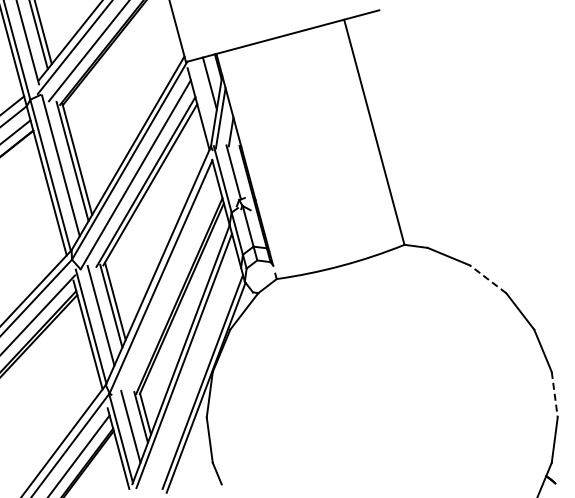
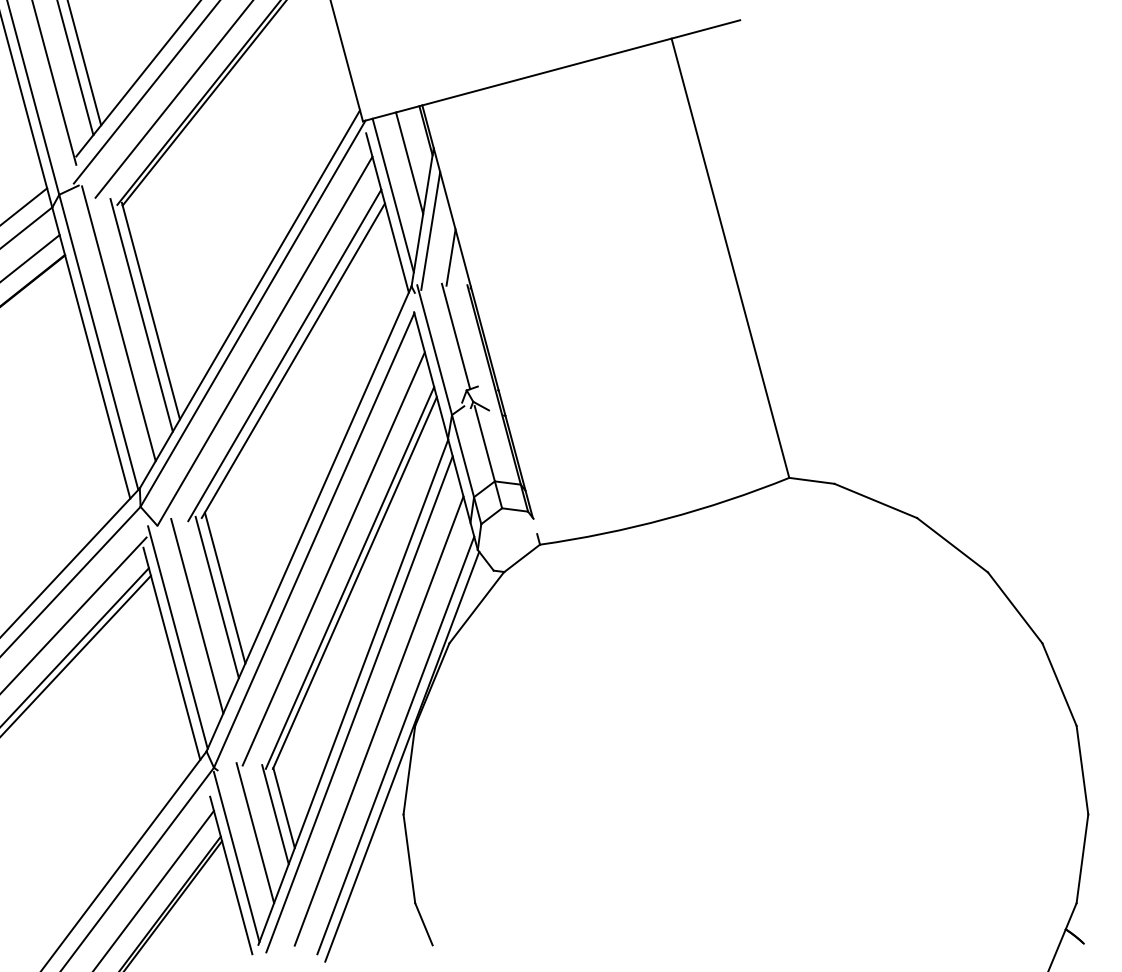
line: (201, 99) -> (393, 194), added
line: (488, 279) -> (953, 545), dashed -> solid
line: (170, 286) -> (332, 559), added
line: (194, 369) -> (379, 721), added
line: (554, 394) -> (1081, 769), dashed -> solid

